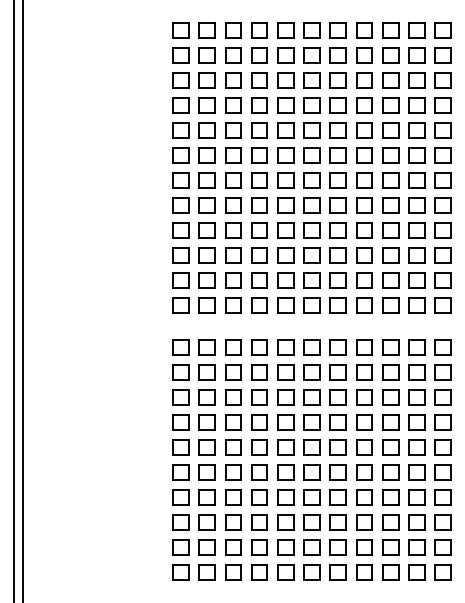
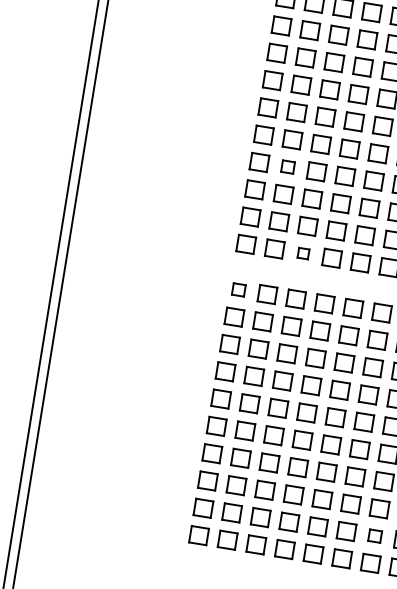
part: (206, 230) -> (287, 166), size x0.7
part: (233, 305) -> (303, 253), size x0.6
part: (180, 347) -> (238, 290), size x0.7
part: (337, 547) -> (374, 536), size x0.7

